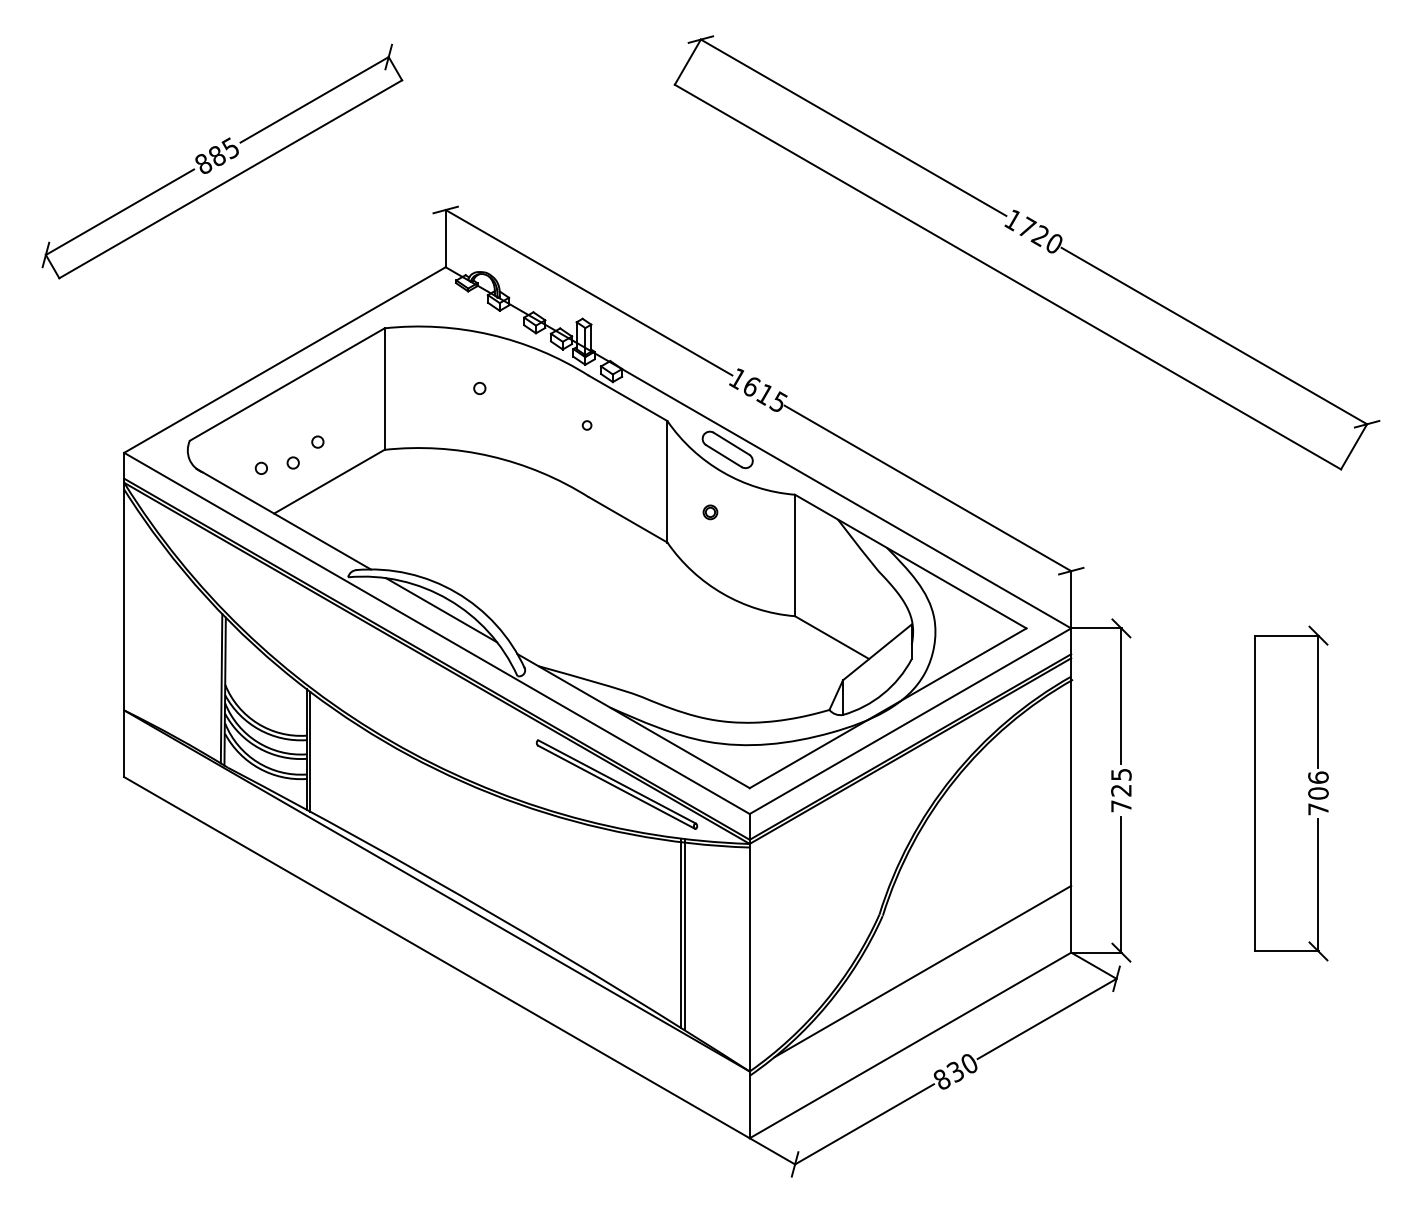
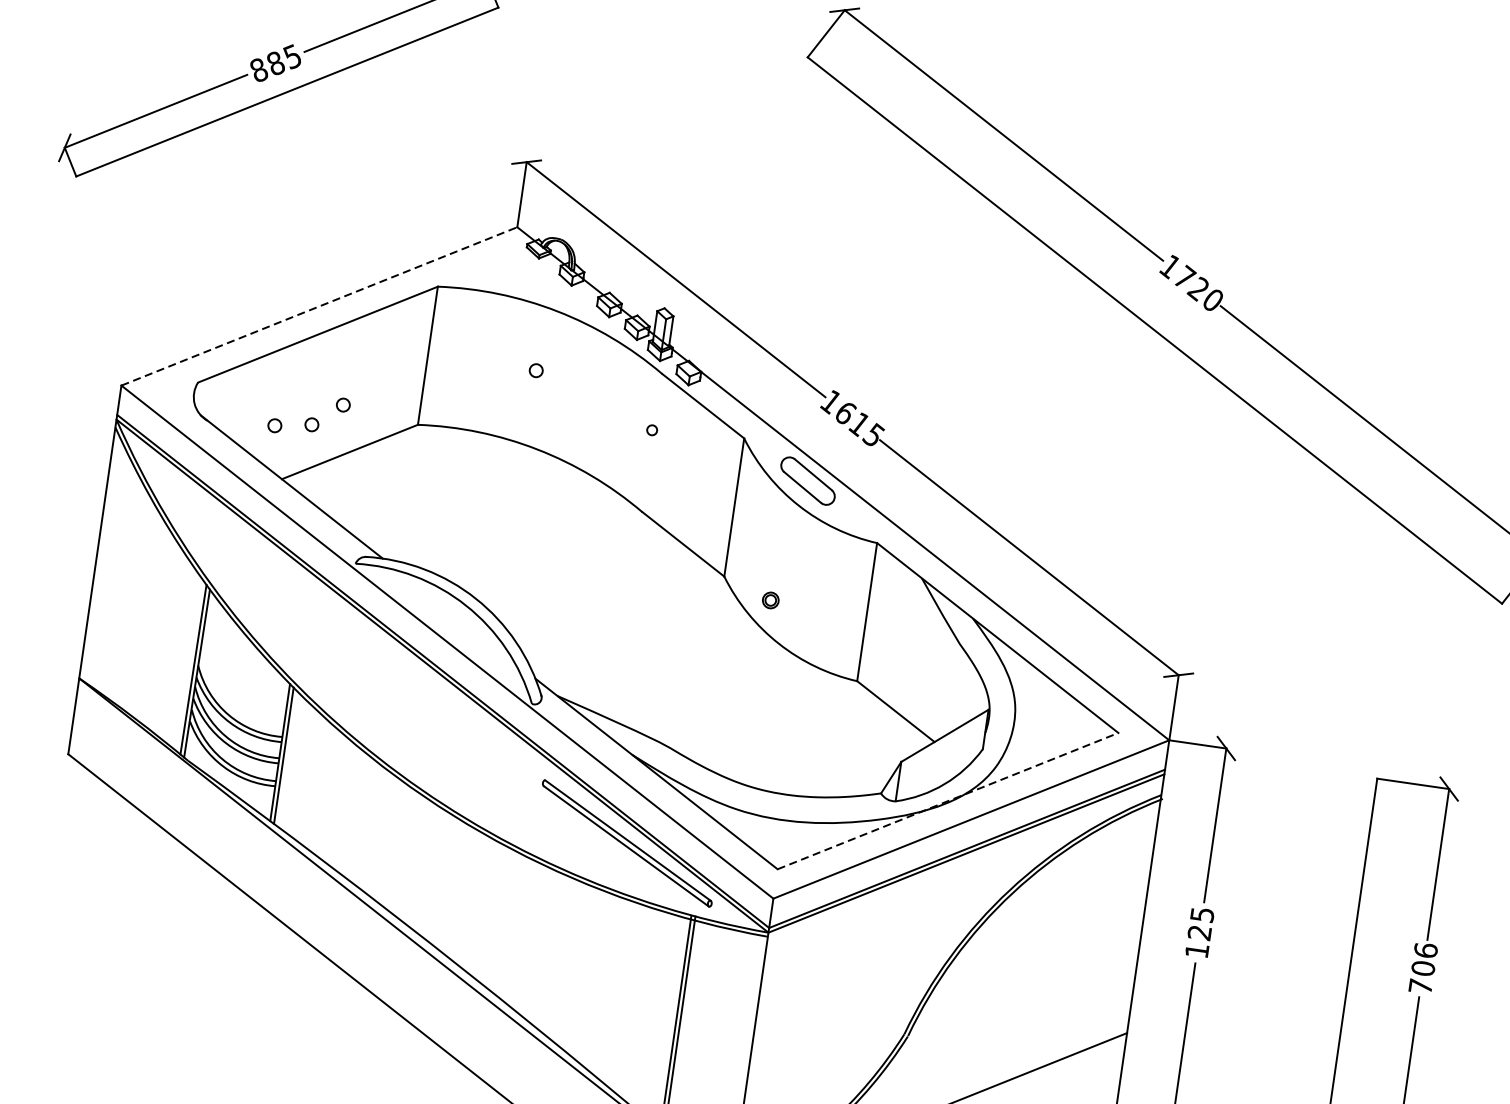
line: (284, 360) -> (318, 306), solid -> dashed
part: (710, 512) -> (770, 600), moved
line: (441, 610) -> (456, 616), removed
line: (888, 708) -> (948, 801), solid -> dashed
text: (1121, 806) -> (1197, 951), 725 -> 125

